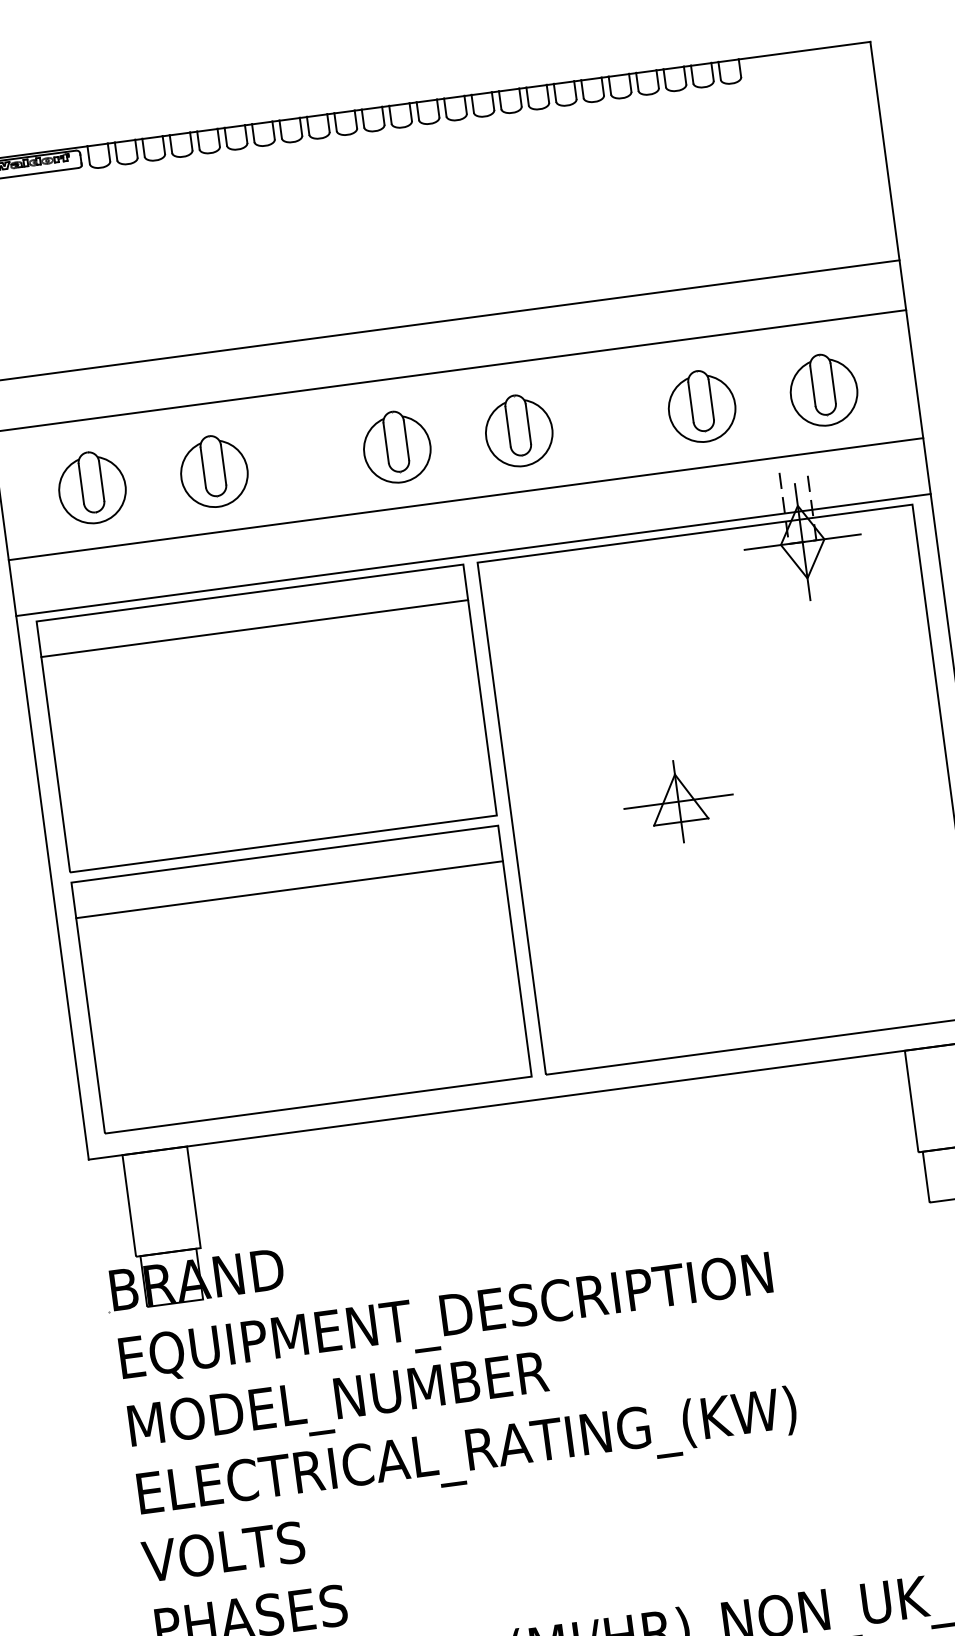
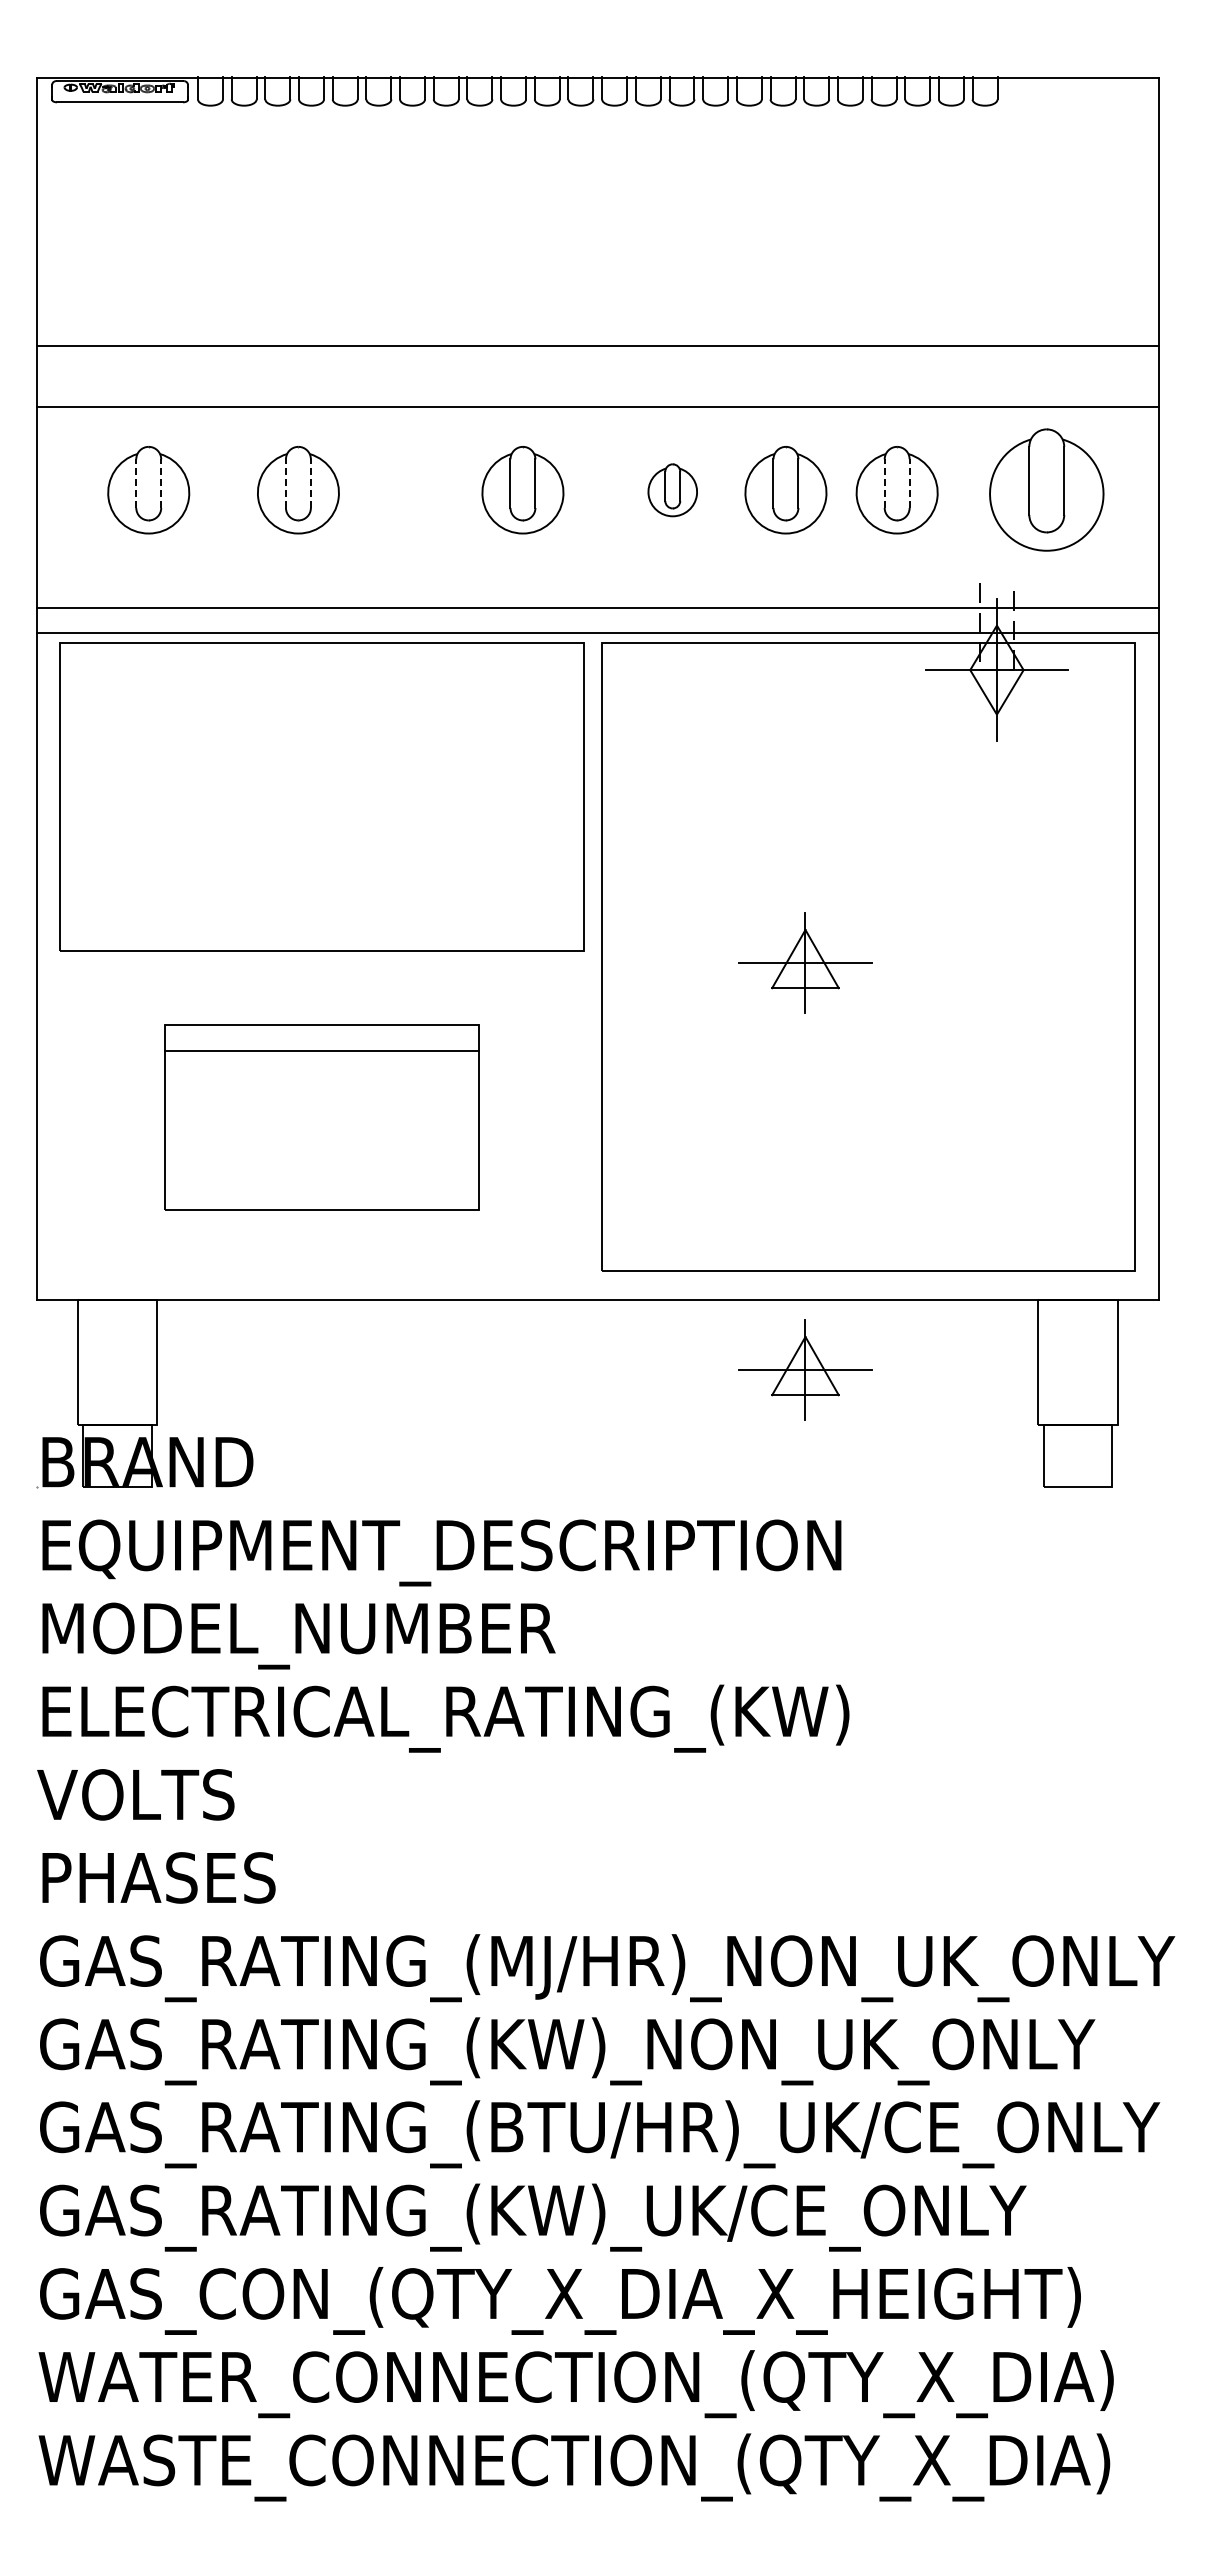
part: (823, 390) -> (1046, 490), size x1.4
line: (711, 399) -> (909, 483), solid -> dashed
line: (690, 402) -> (884, 483), solid -> dashed
part: (610, 418) -> (785, 490), added
part: (518, 431) -> (672, 490), size x0.6
line: (223, 464) -> (310, 483), solid -> dashed
line: (202, 467) -> (285, 483), solid -> dashed
line: (101, 480) -> (161, 483), solid -> dashed
line: (81, 483) -> (136, 483), solid -> dashed
line: (465, 499) -> (597, 608), moved
line: (255, 628) -> (322, 686), removed
part: (301, 979) -> (321, 1116), size x0.6
part: (722, 1132) -> (805, 1369), added

